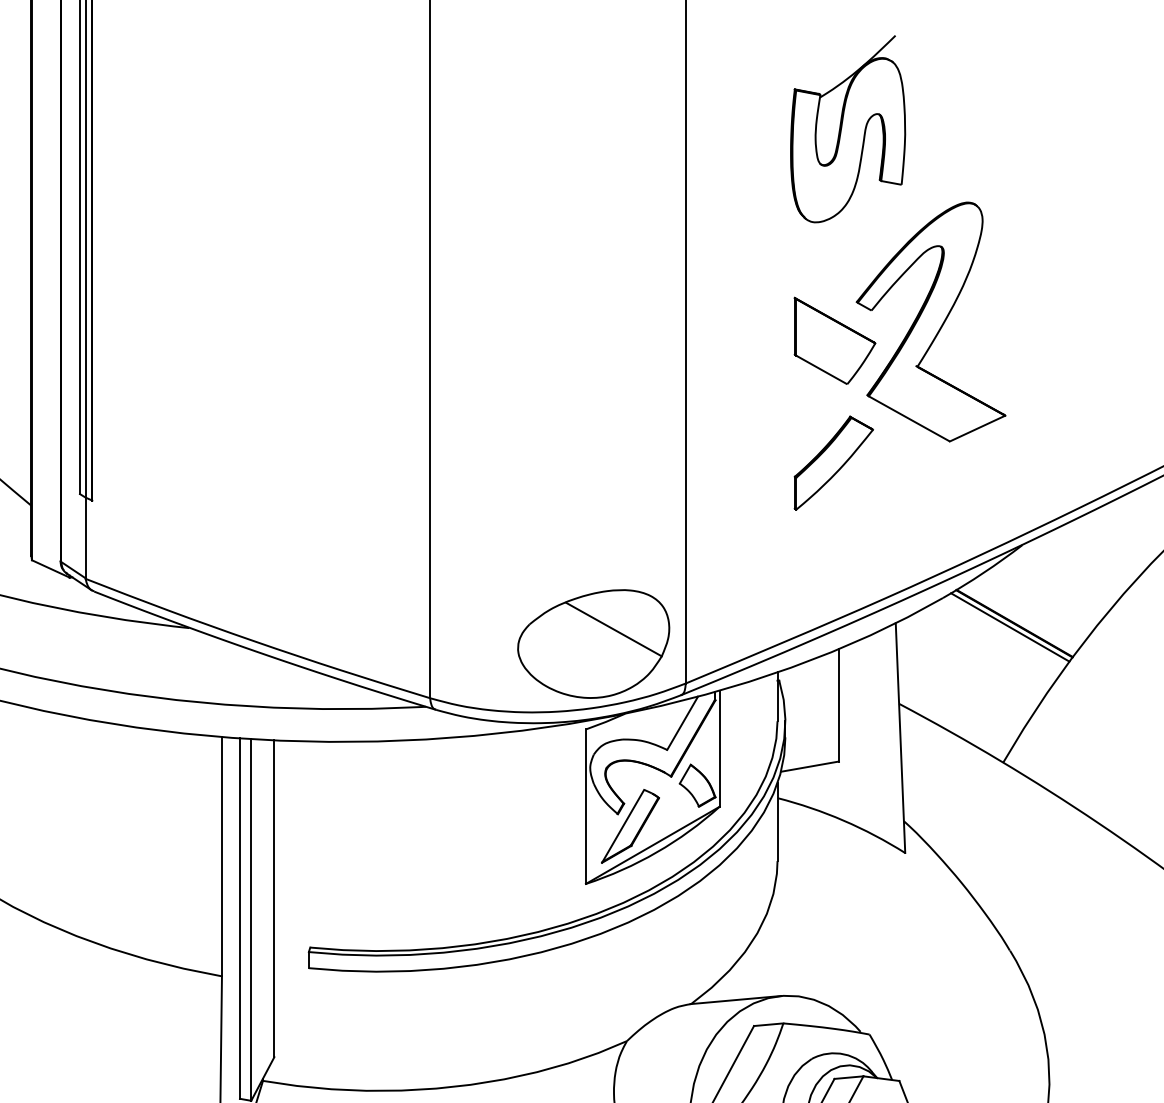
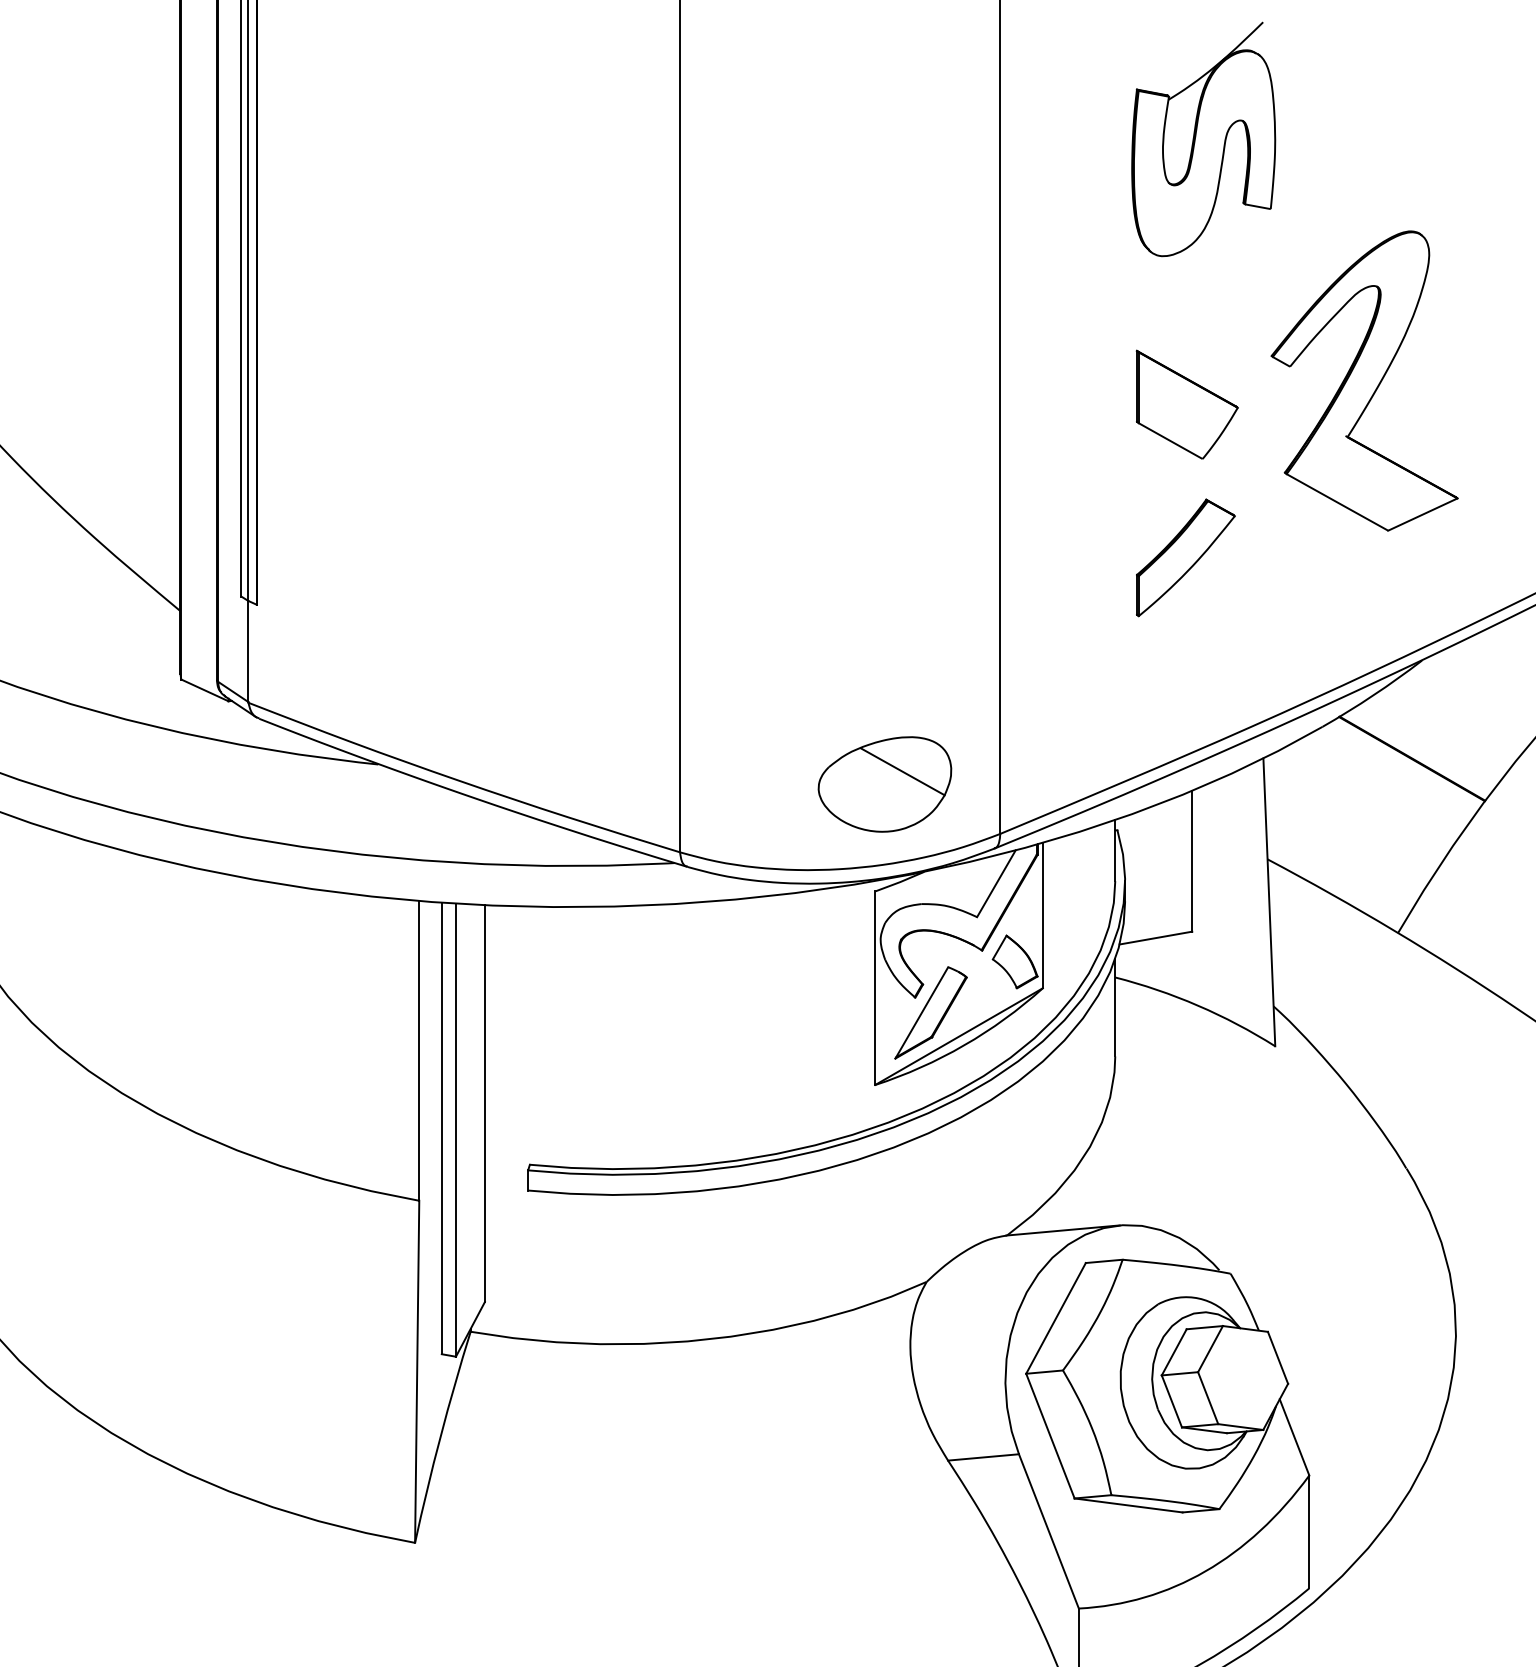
part: (930, 321) -> (1364, 380), moved
line: (1009, 627) -> (1406, 763), removed
part: (593, 644) -> (884, 784), size x0.7

